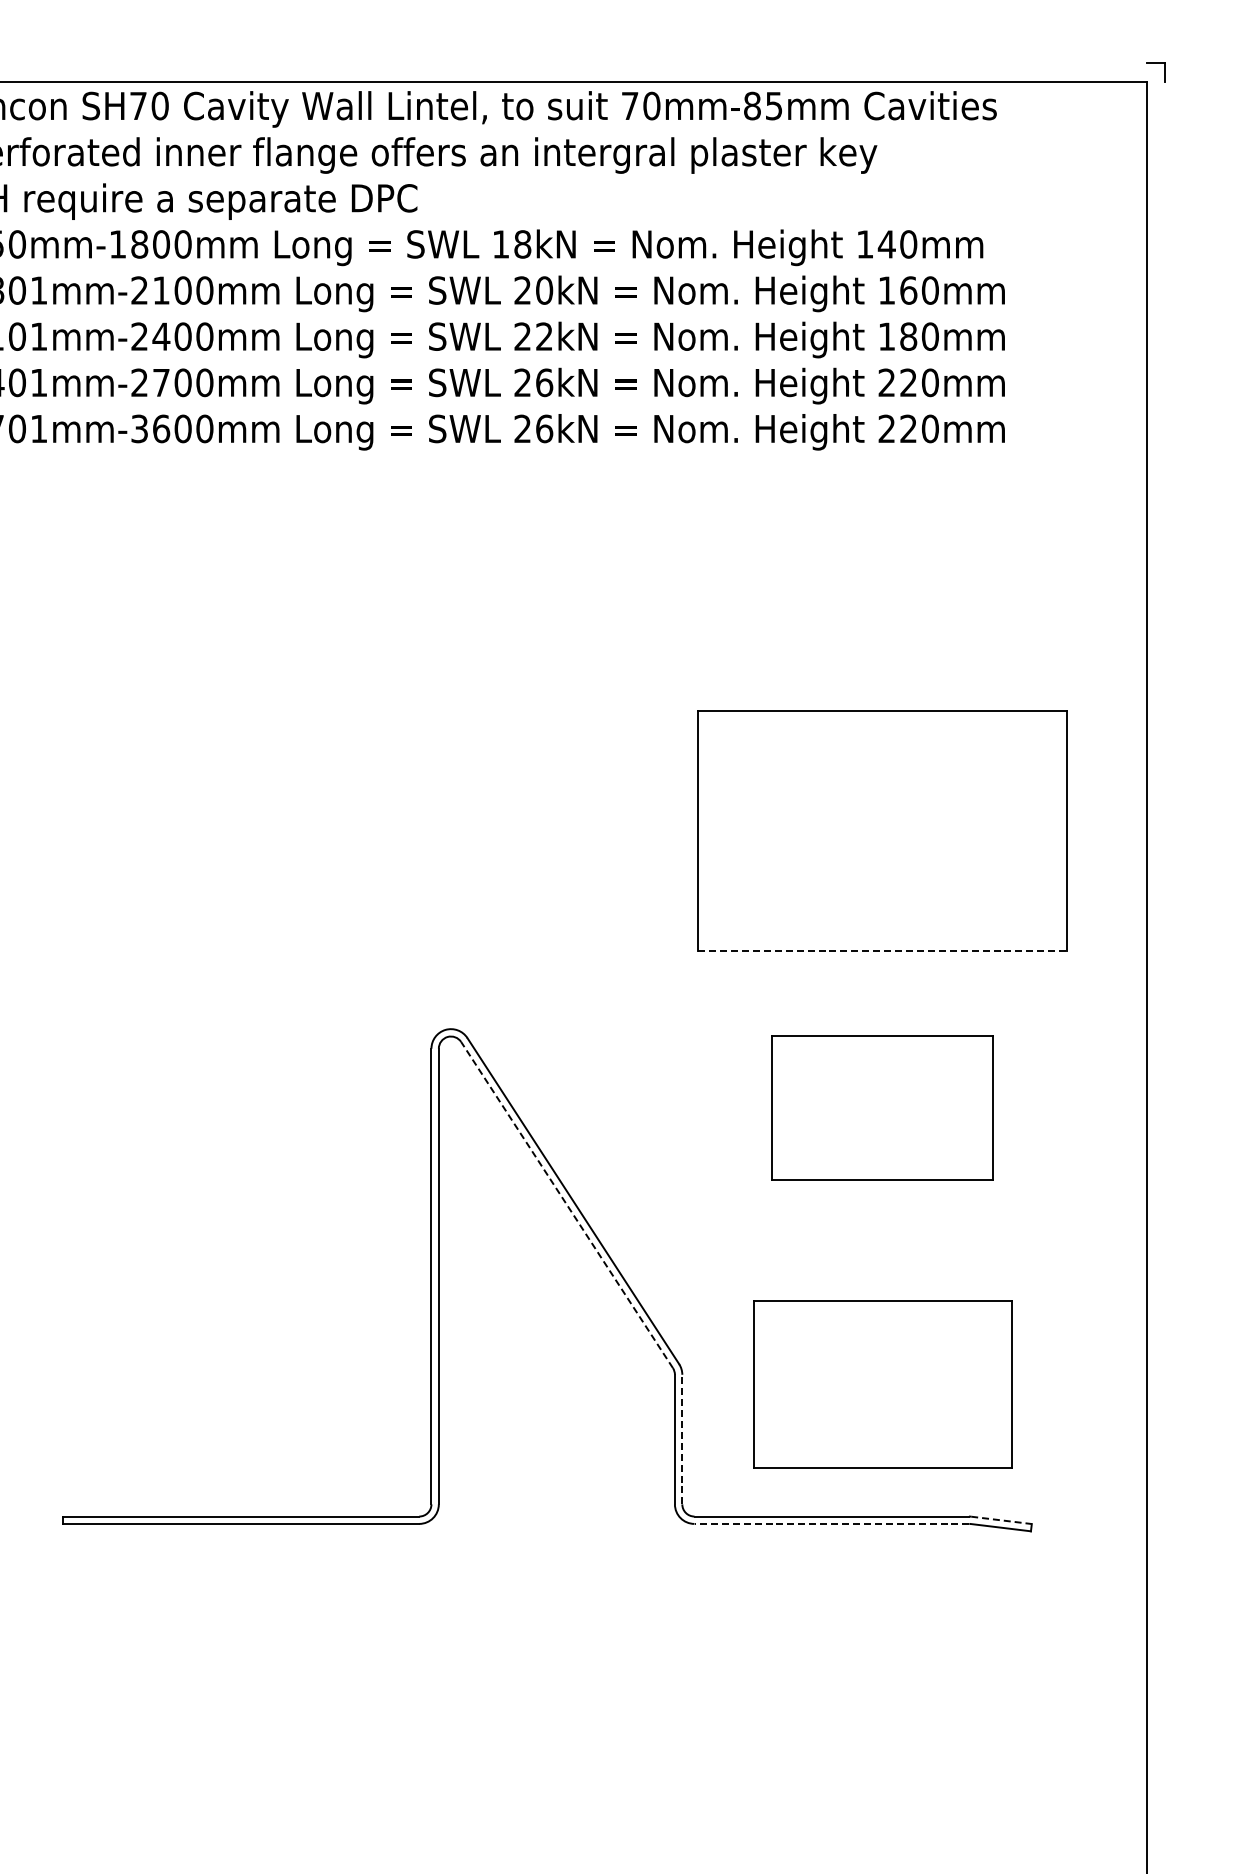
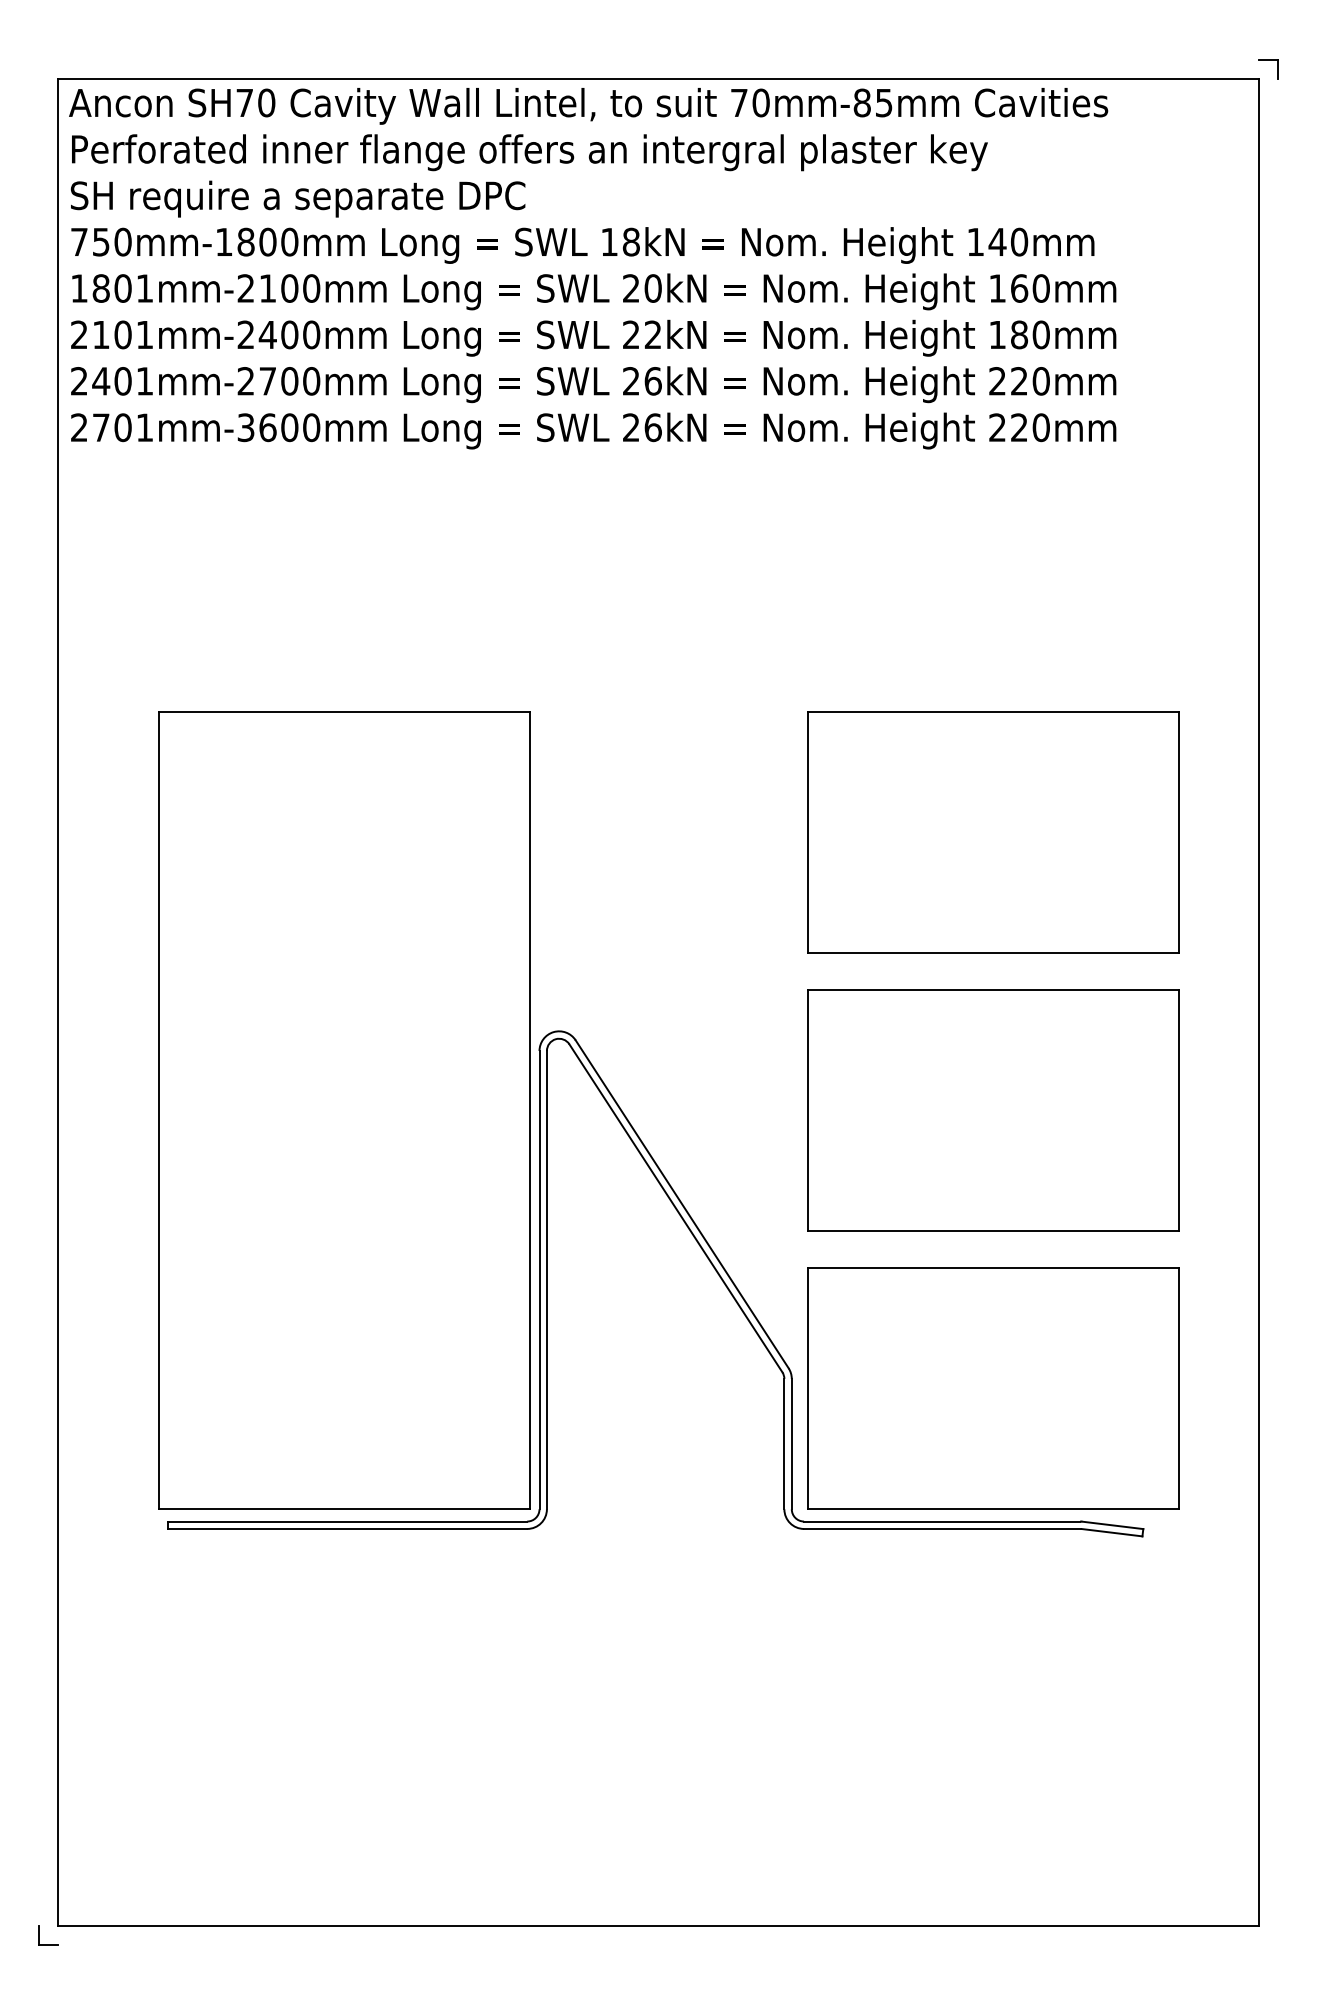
line: (882, 950) -> (993, 952), dashed -> solid
part: (237, 1107) -> (344, 1110), added
part: (882, 1107) -> (993, 1110), size x1.67
line: (566, 1205) -> (675, 1208), dashed -> solid
part: (882, 1384) -> (993, 1388), size x1.43
line: (682, 1438) -> (791, 1443), dashed -> solid
line: (1001, 1520) -> (1112, 1525), dashed -> solid
line: (831, 1523) -> (941, 1528), dashed -> solid

